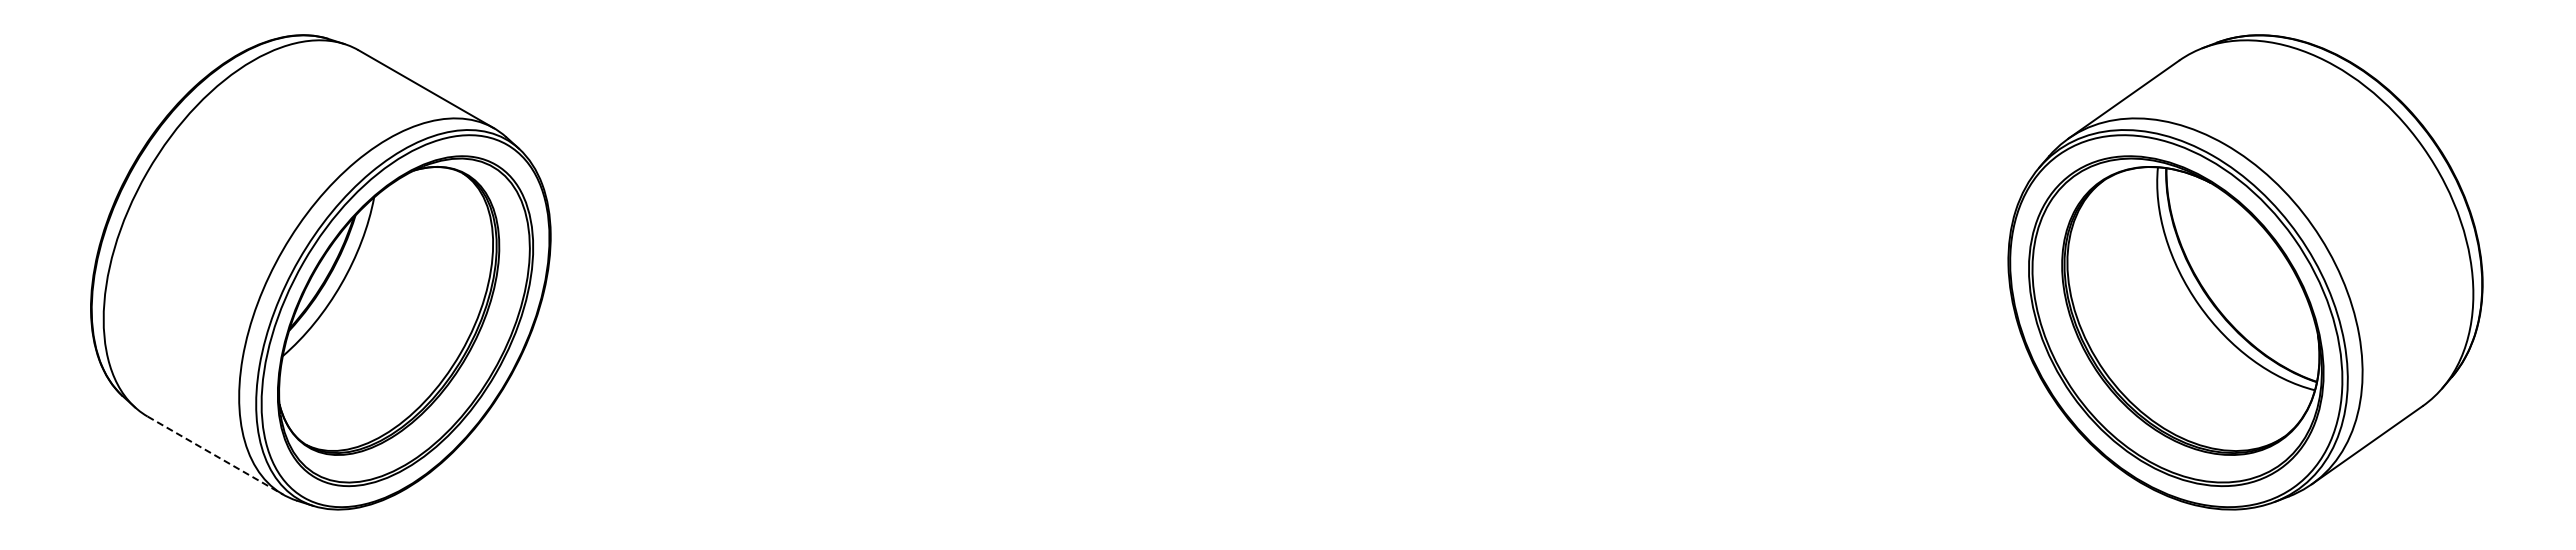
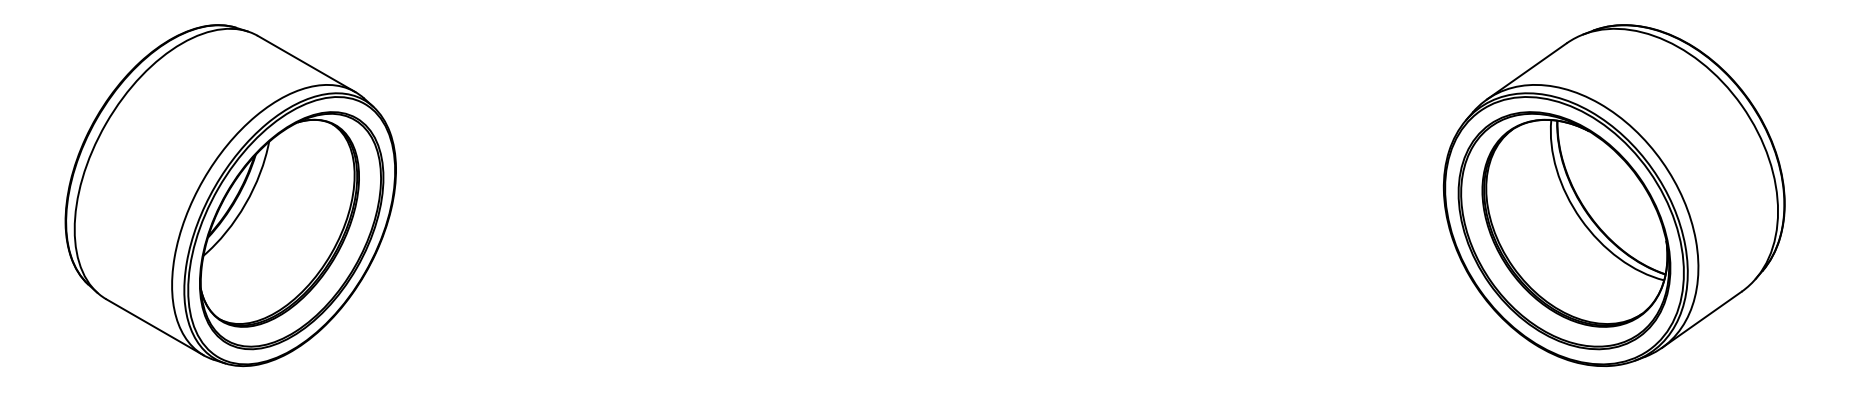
line: (215, 455) -> (155, 327), dashed -> solid

